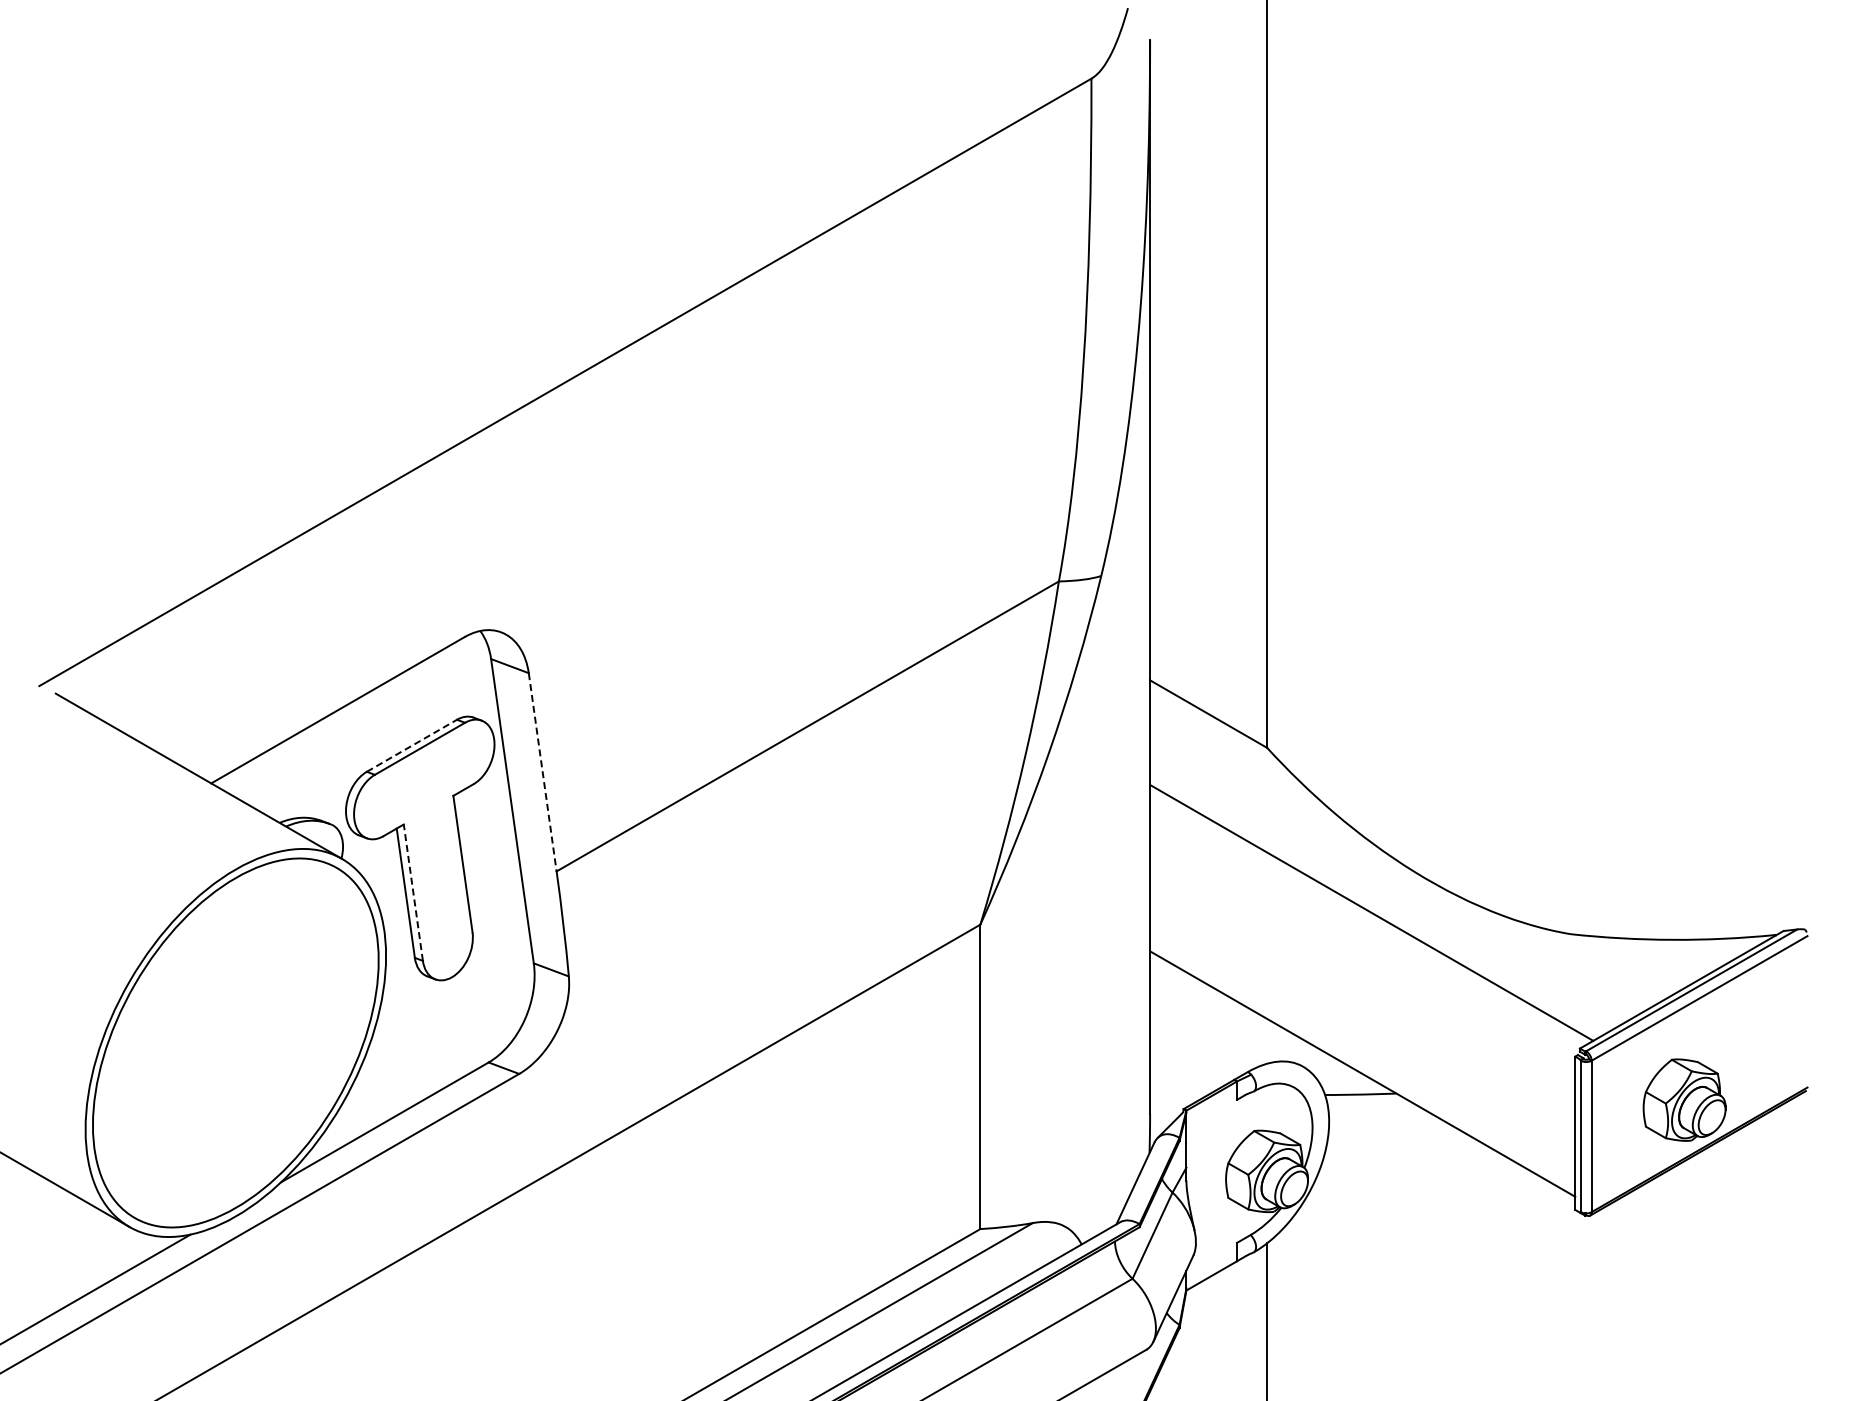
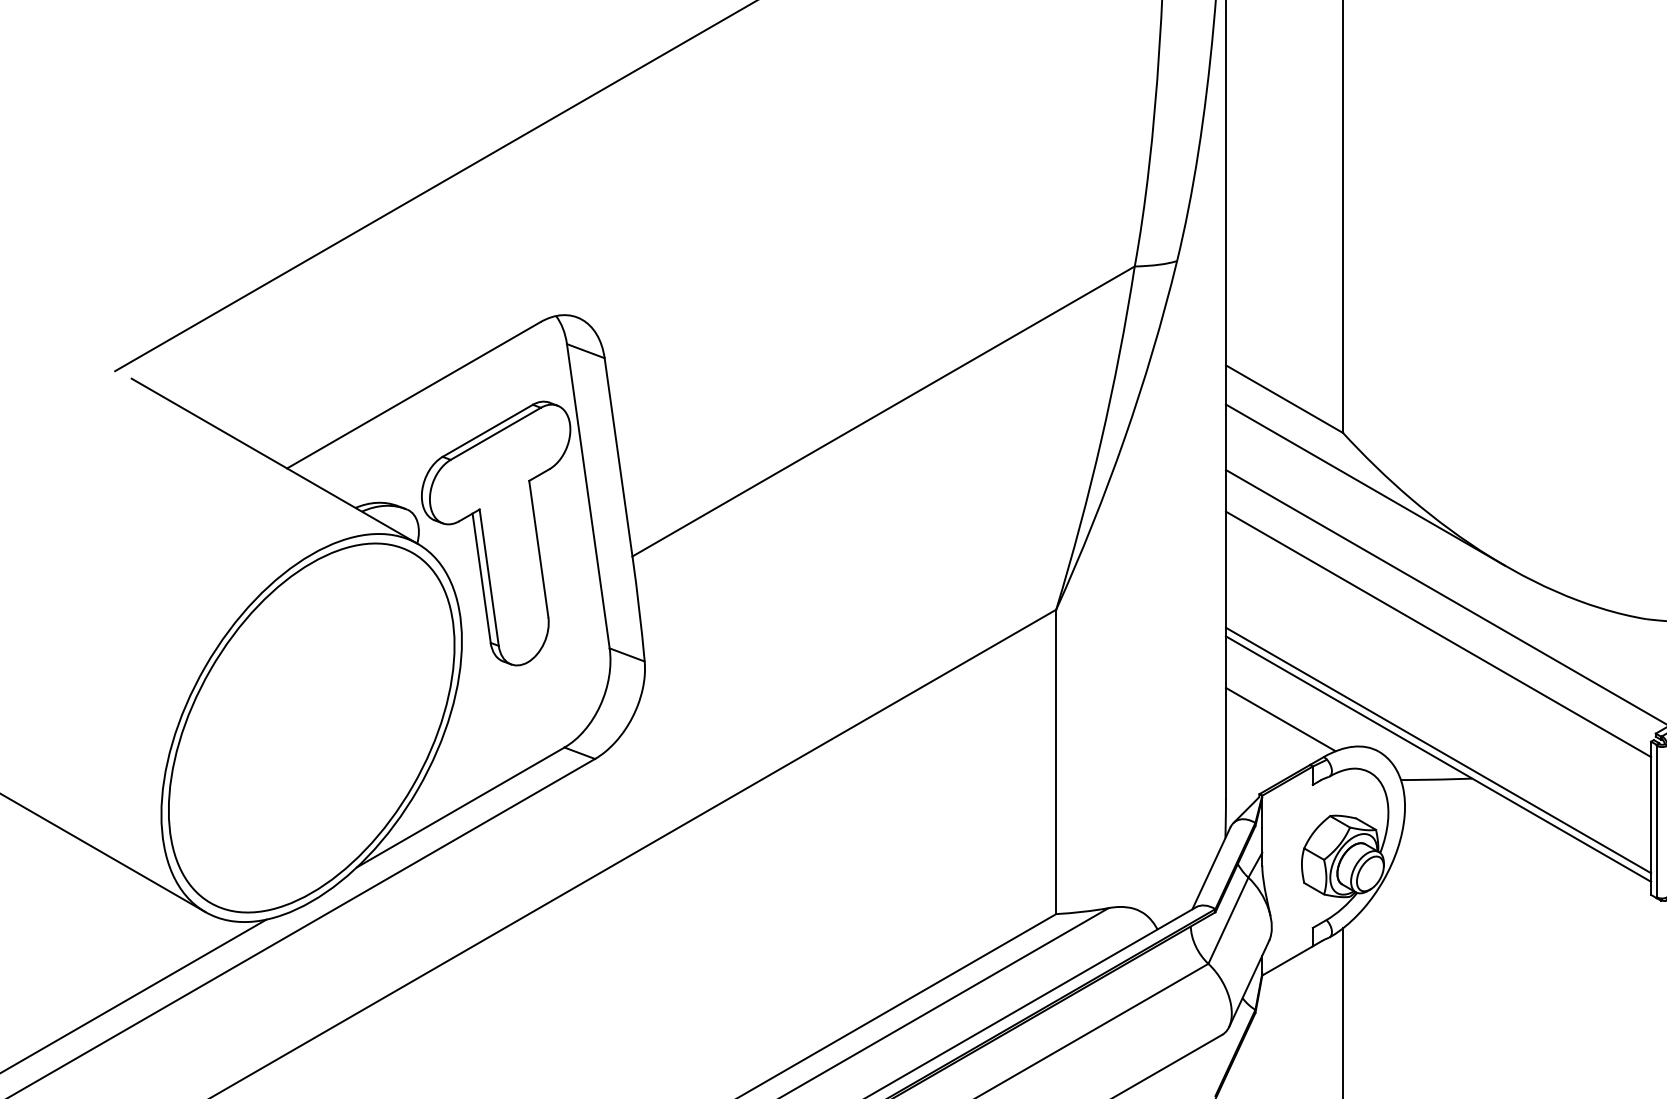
line: (412, 745) -> (488, 430), dashed -> solid
line: (542, 772) -> (618, 457), dashed -> solid
line: (1289, 799) -> (1365, 484), added
line: (413, 892) -> (489, 577), dashed -> solid
line: (1362, 949) -> (1438, 634), added
line: (1204, 1034) -> (1280, 719), added
line: (1362, 1065) -> (1438, 750), added

